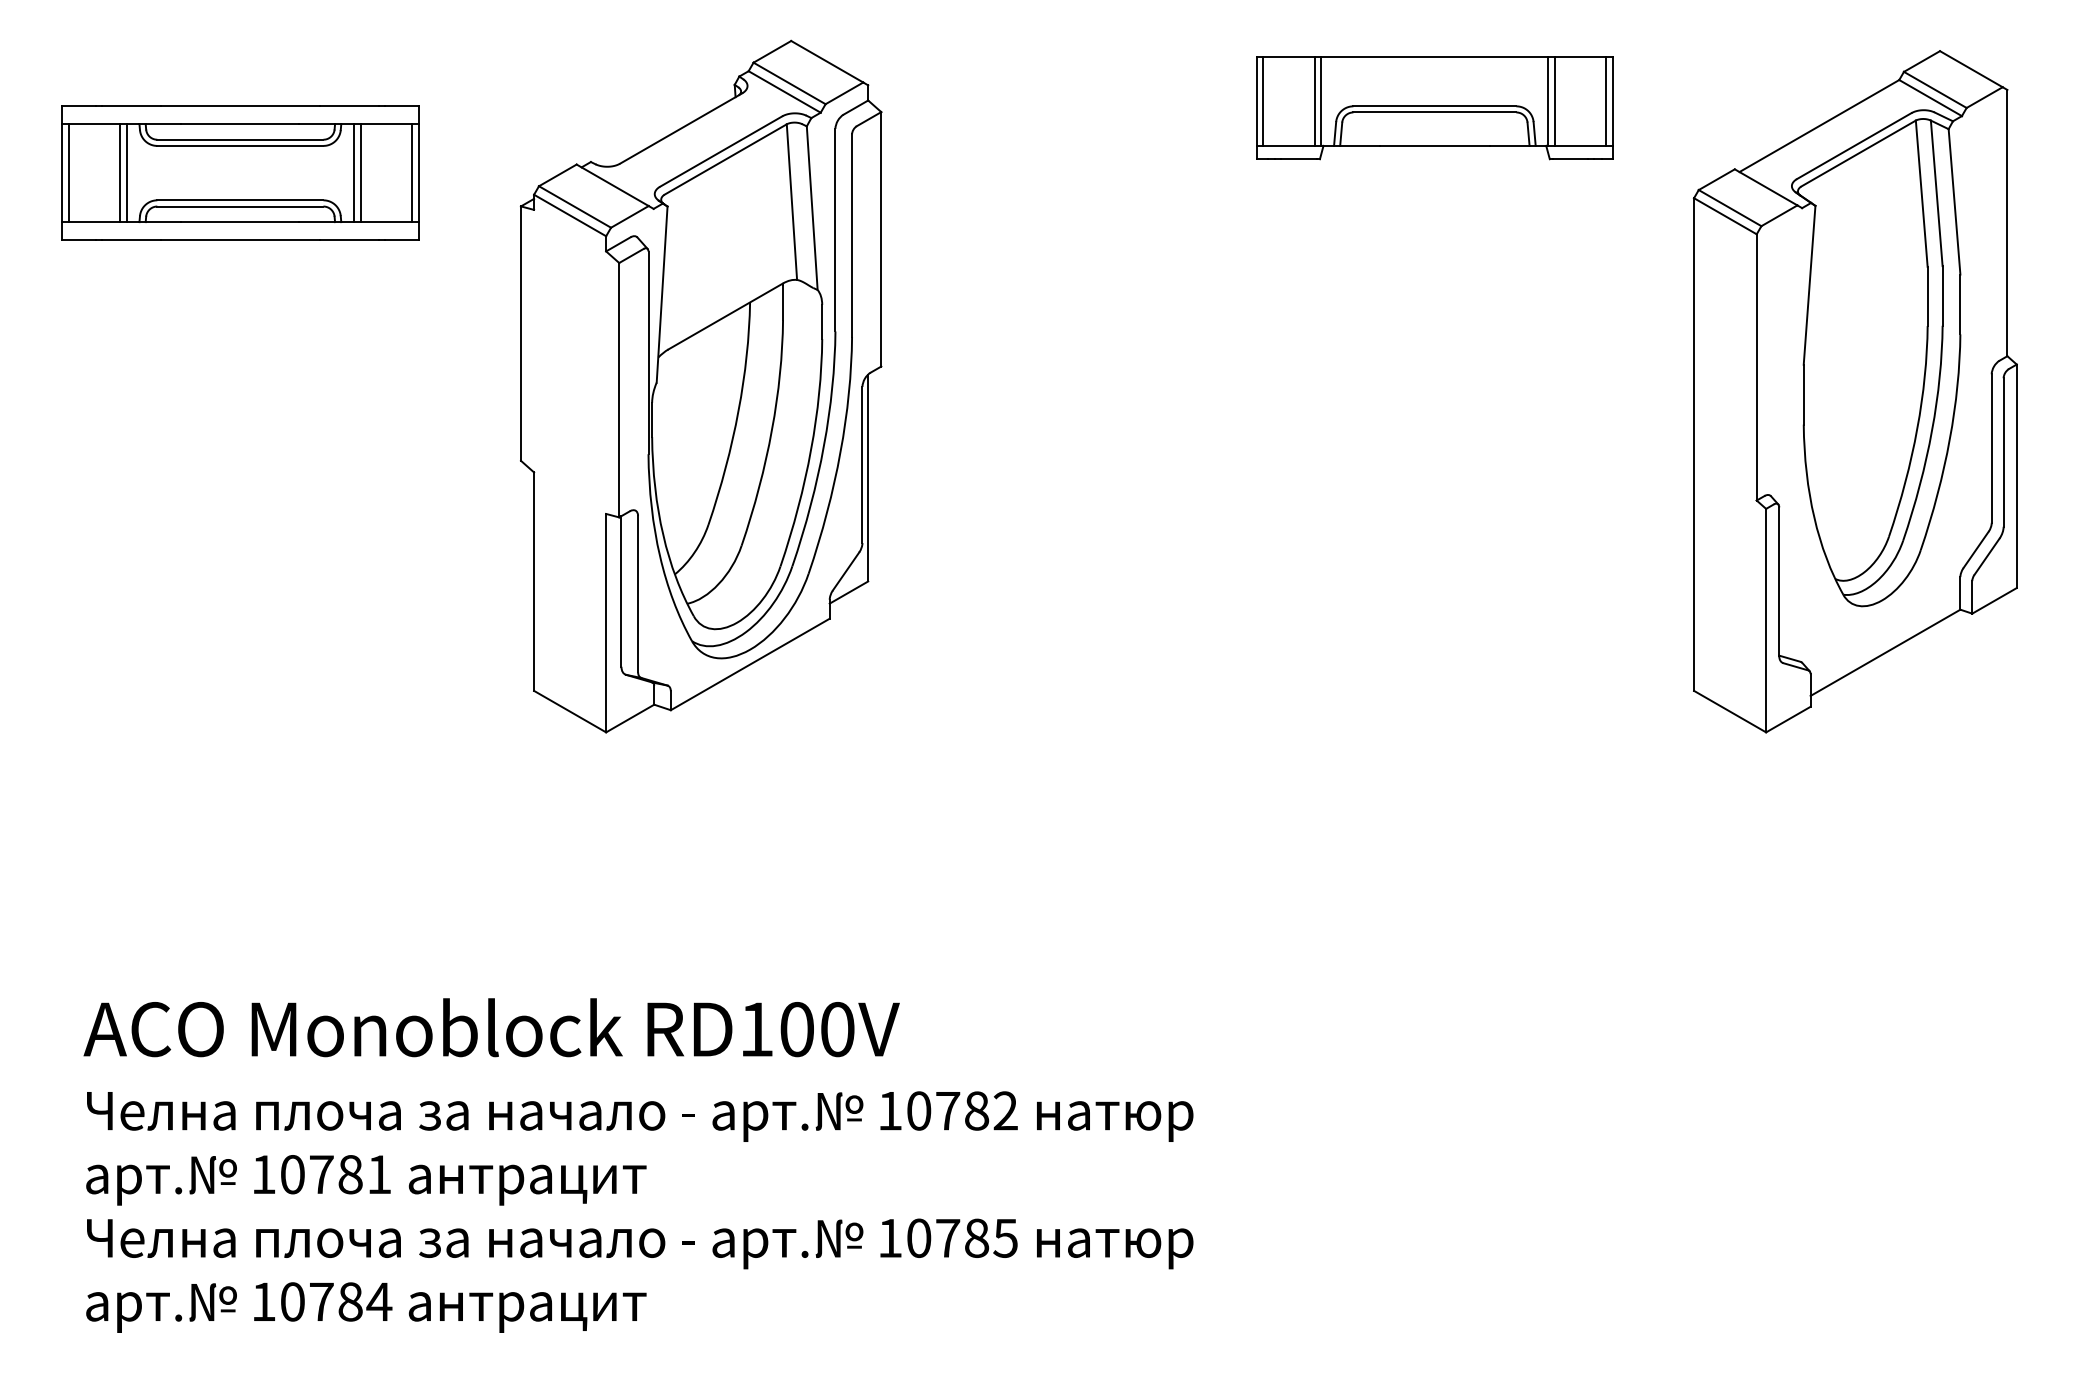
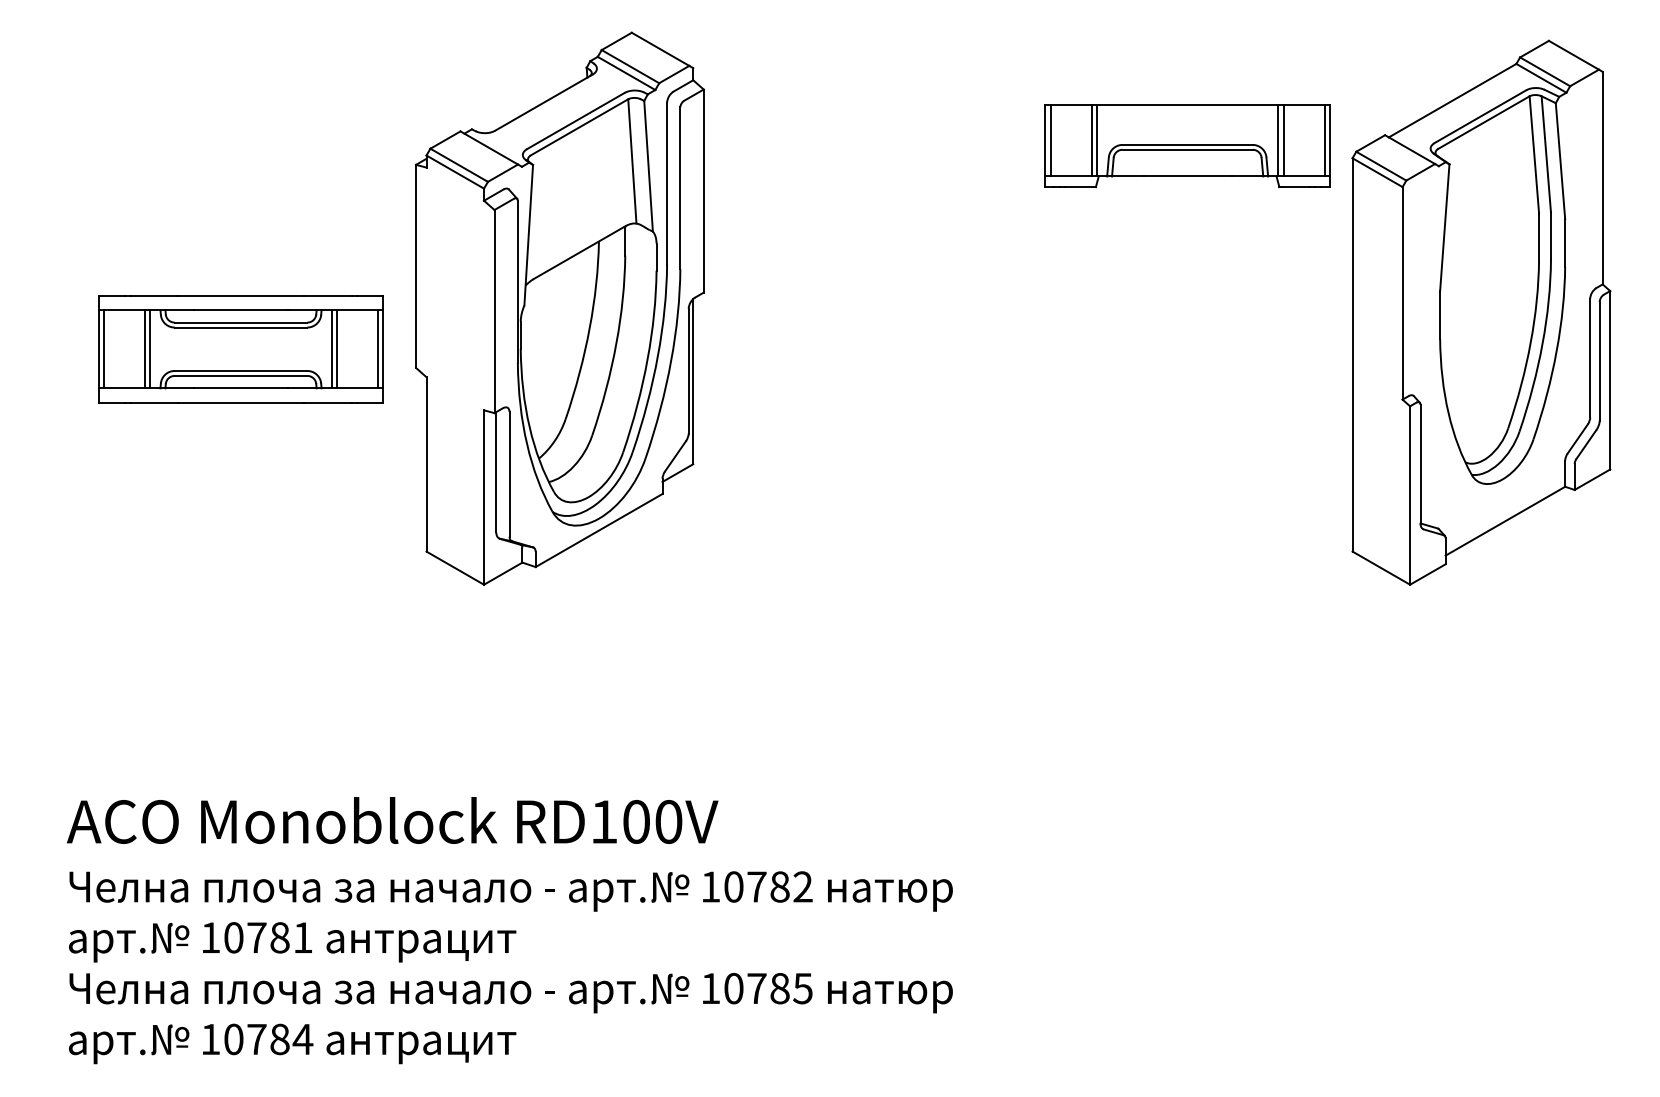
part: (1434, 108) -> (1187, 146), moved
part: (239, 173) -> (240, 349), moved

